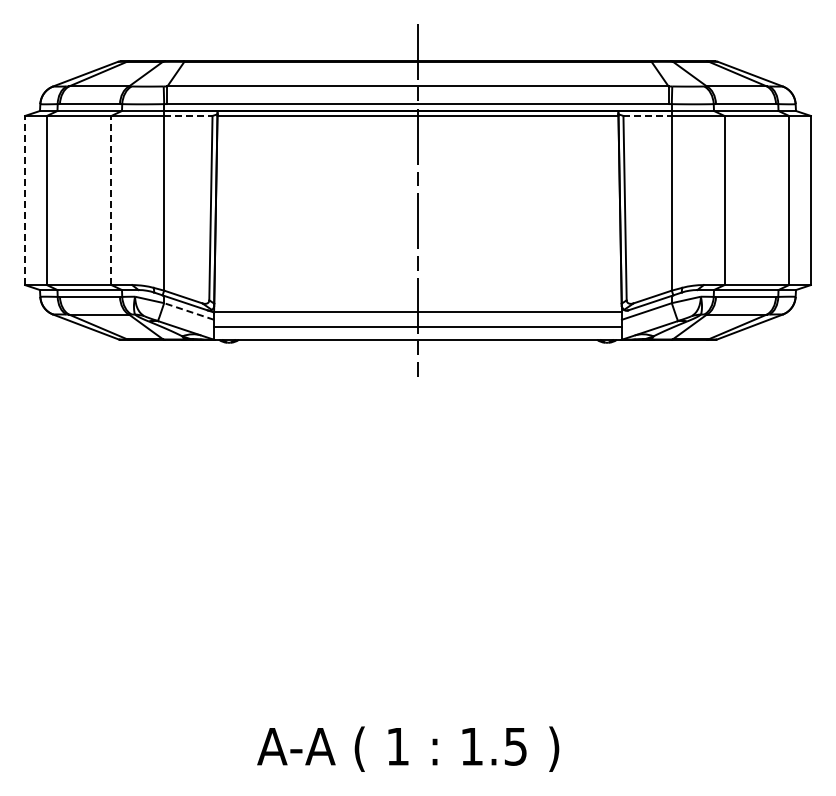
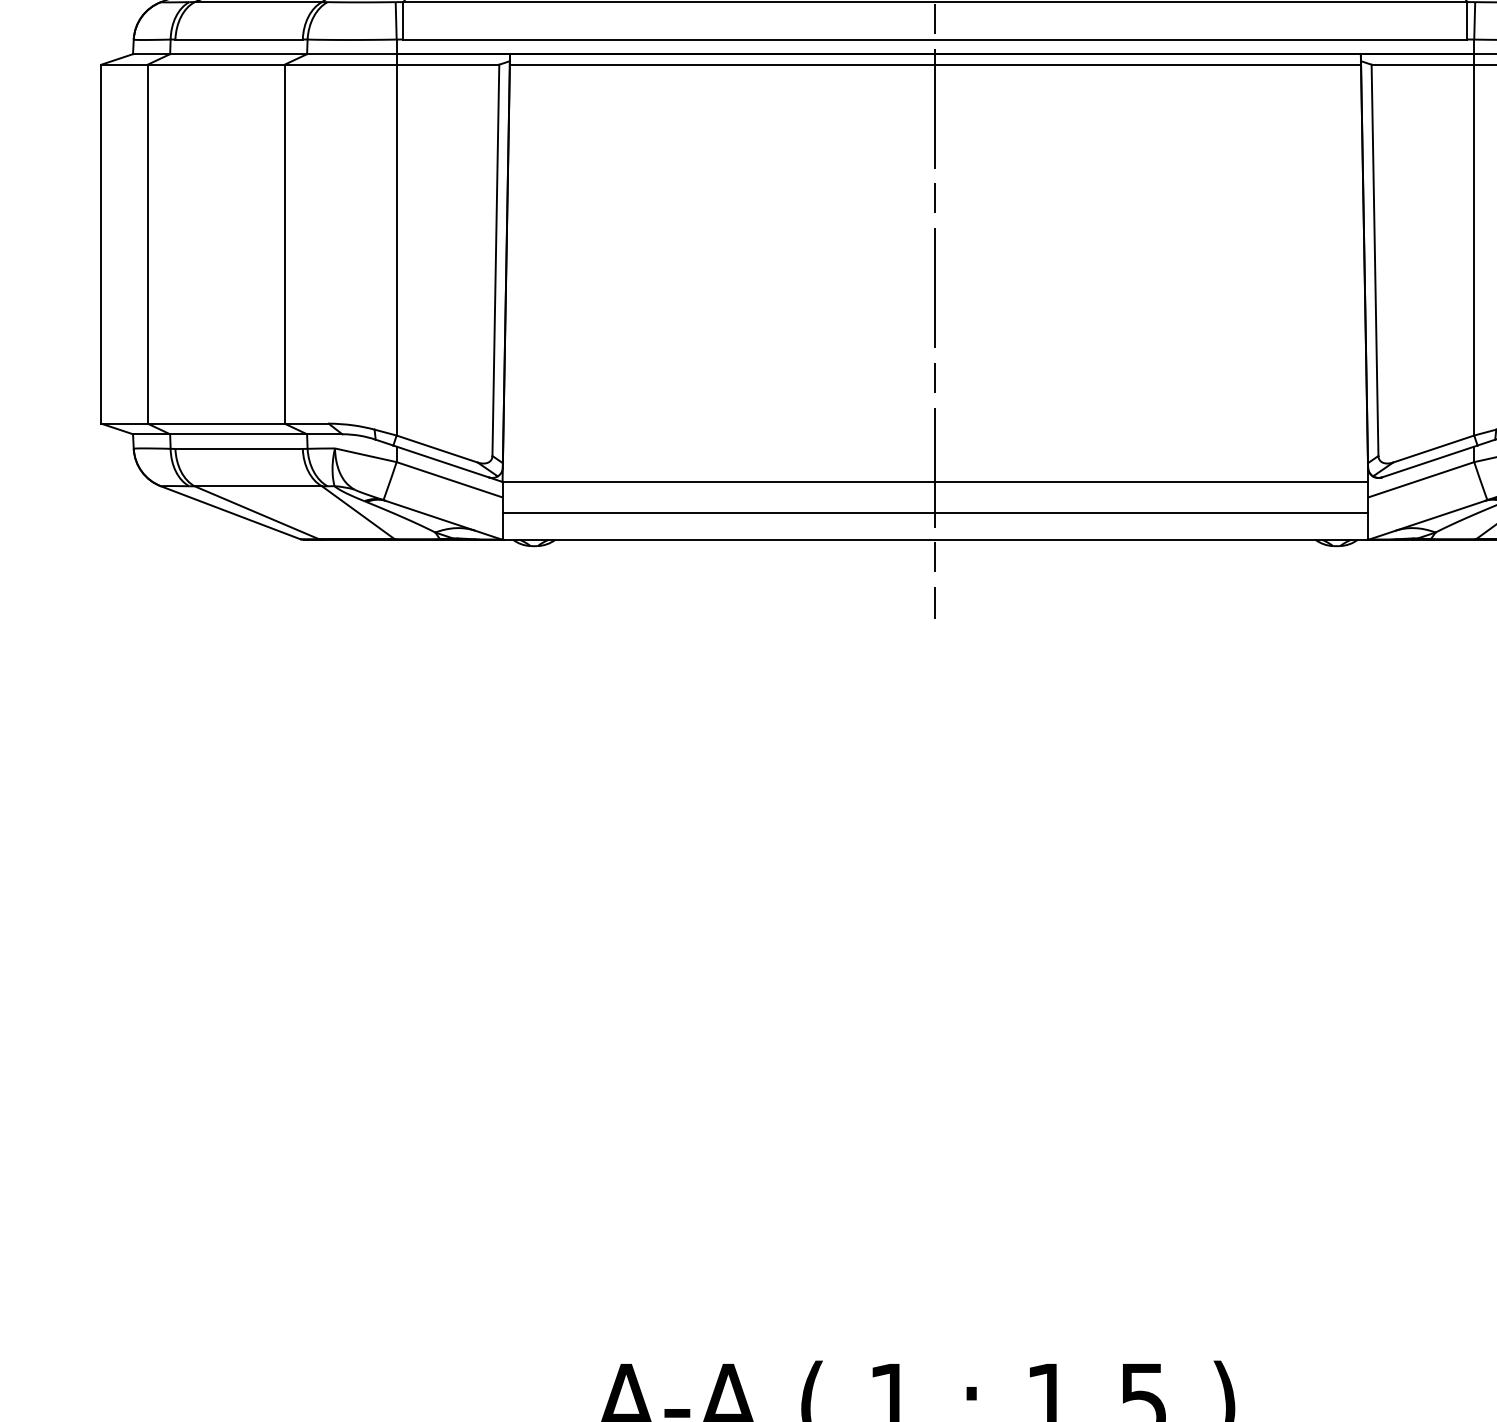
line: (188, 115) -> (448, 63), dashed -> solid
line: (648, 115) -> (1424, 63), dashed -> solid
line: (25, 200) -> (102, 244), dashed -> solid
line: (111, 200) -> (284, 244), dashed -> solid
line: (188, 311) -> (448, 479), dashed -> solid

